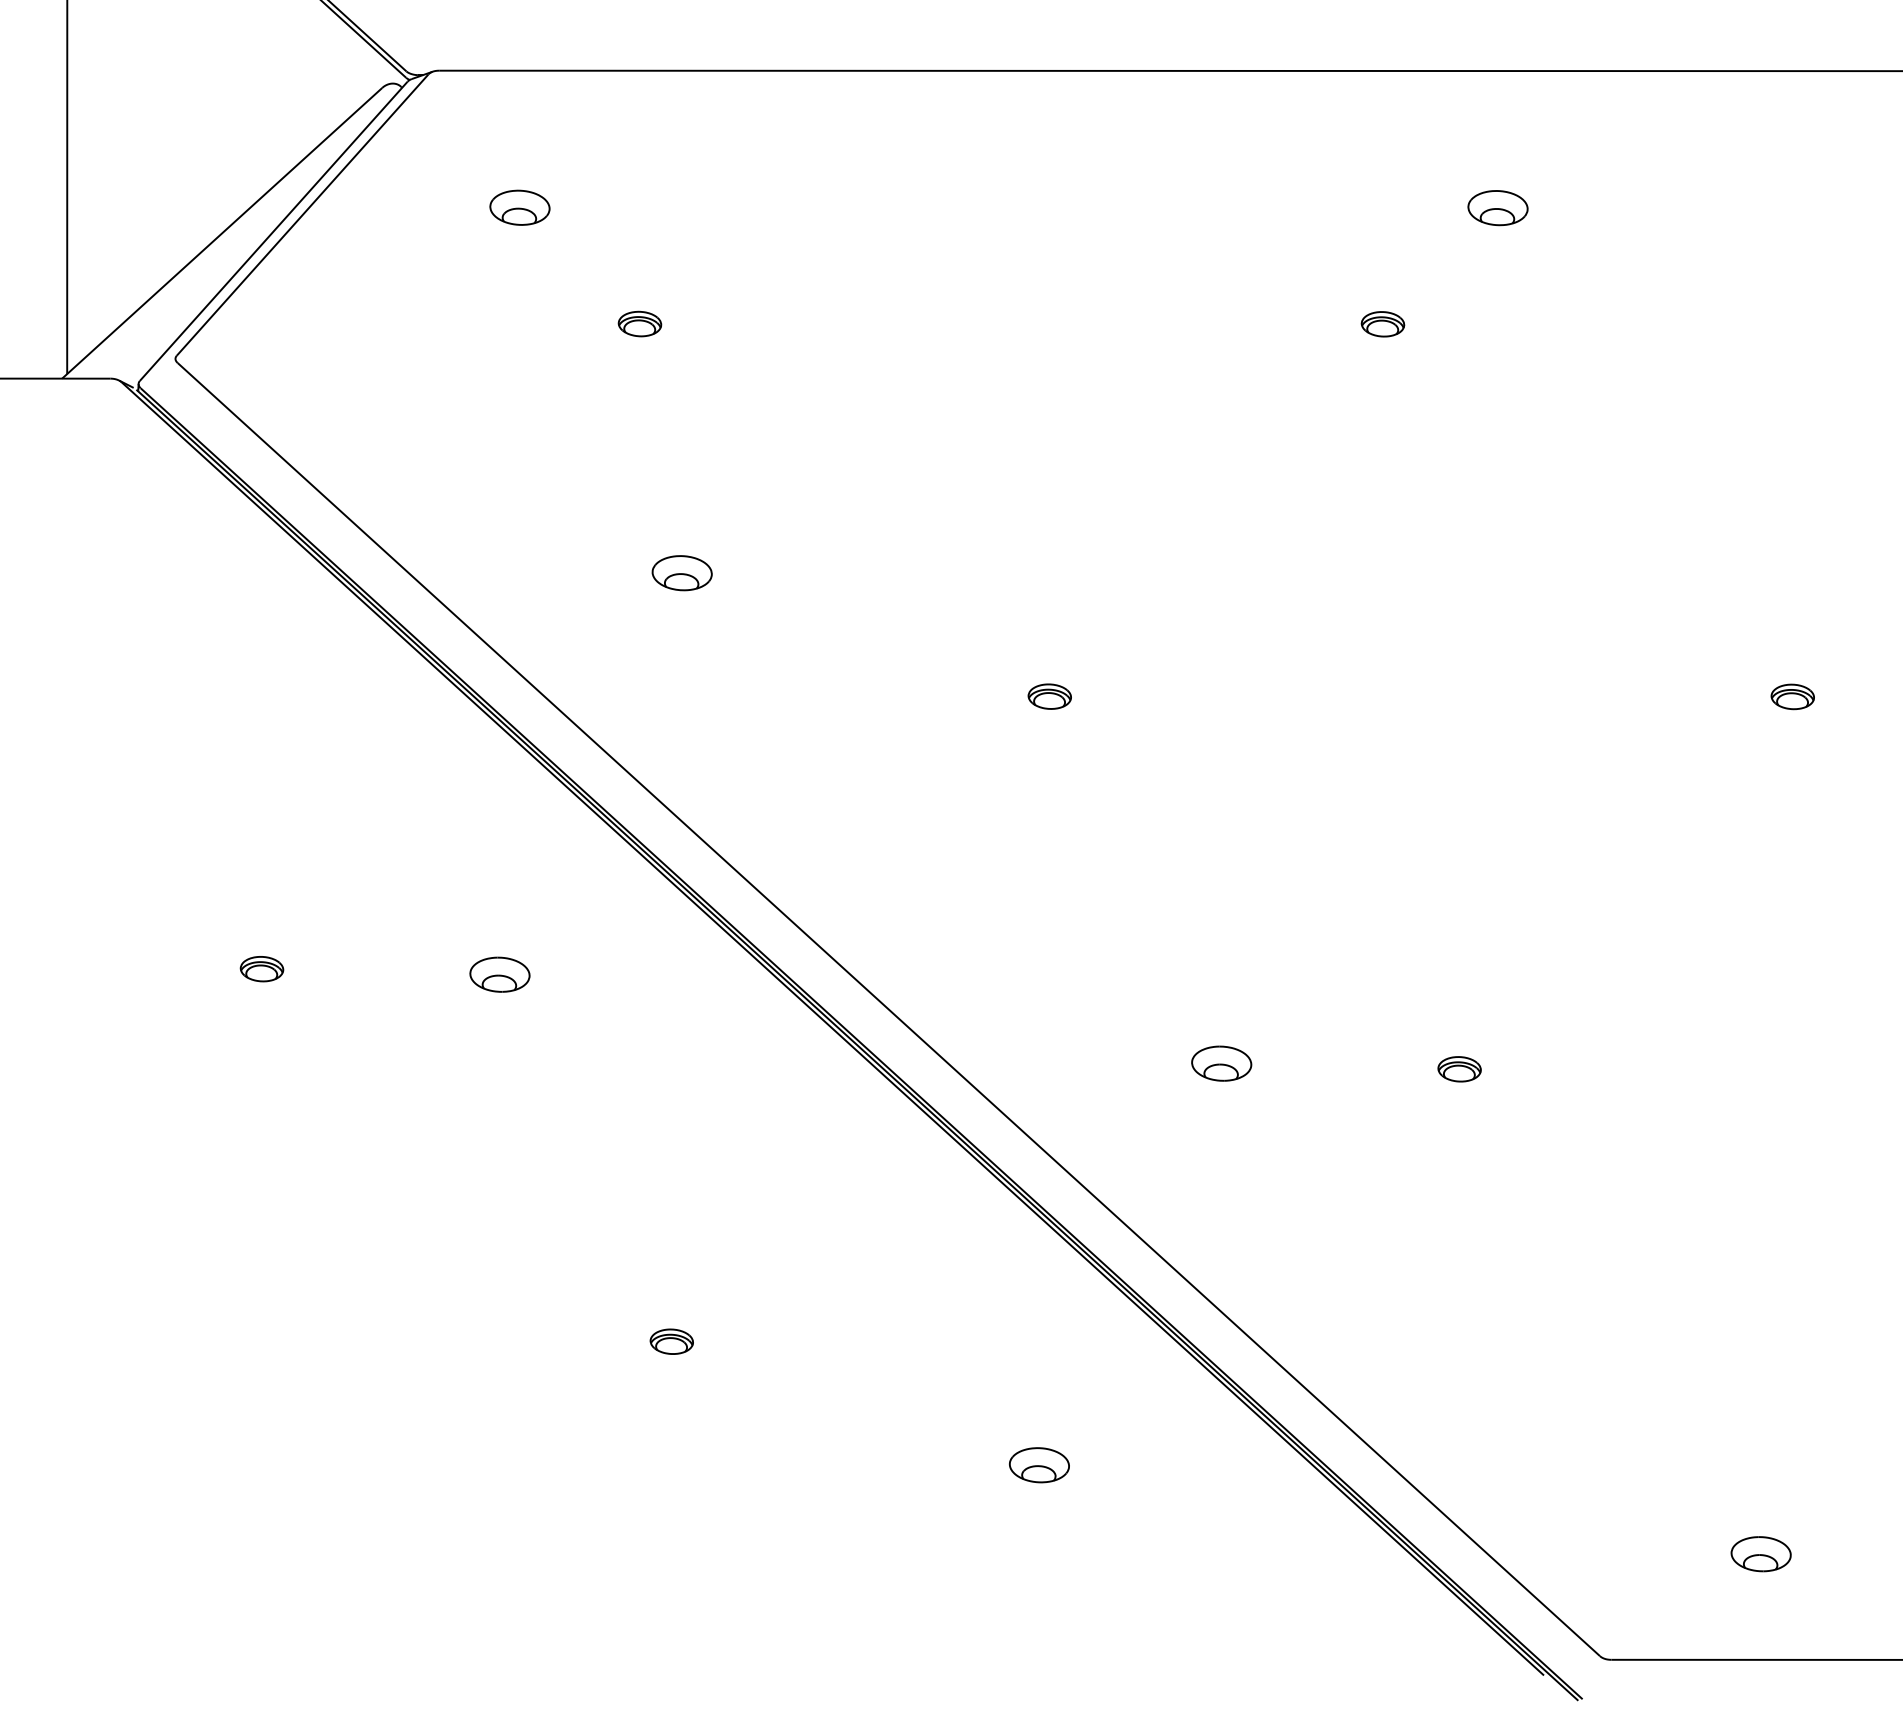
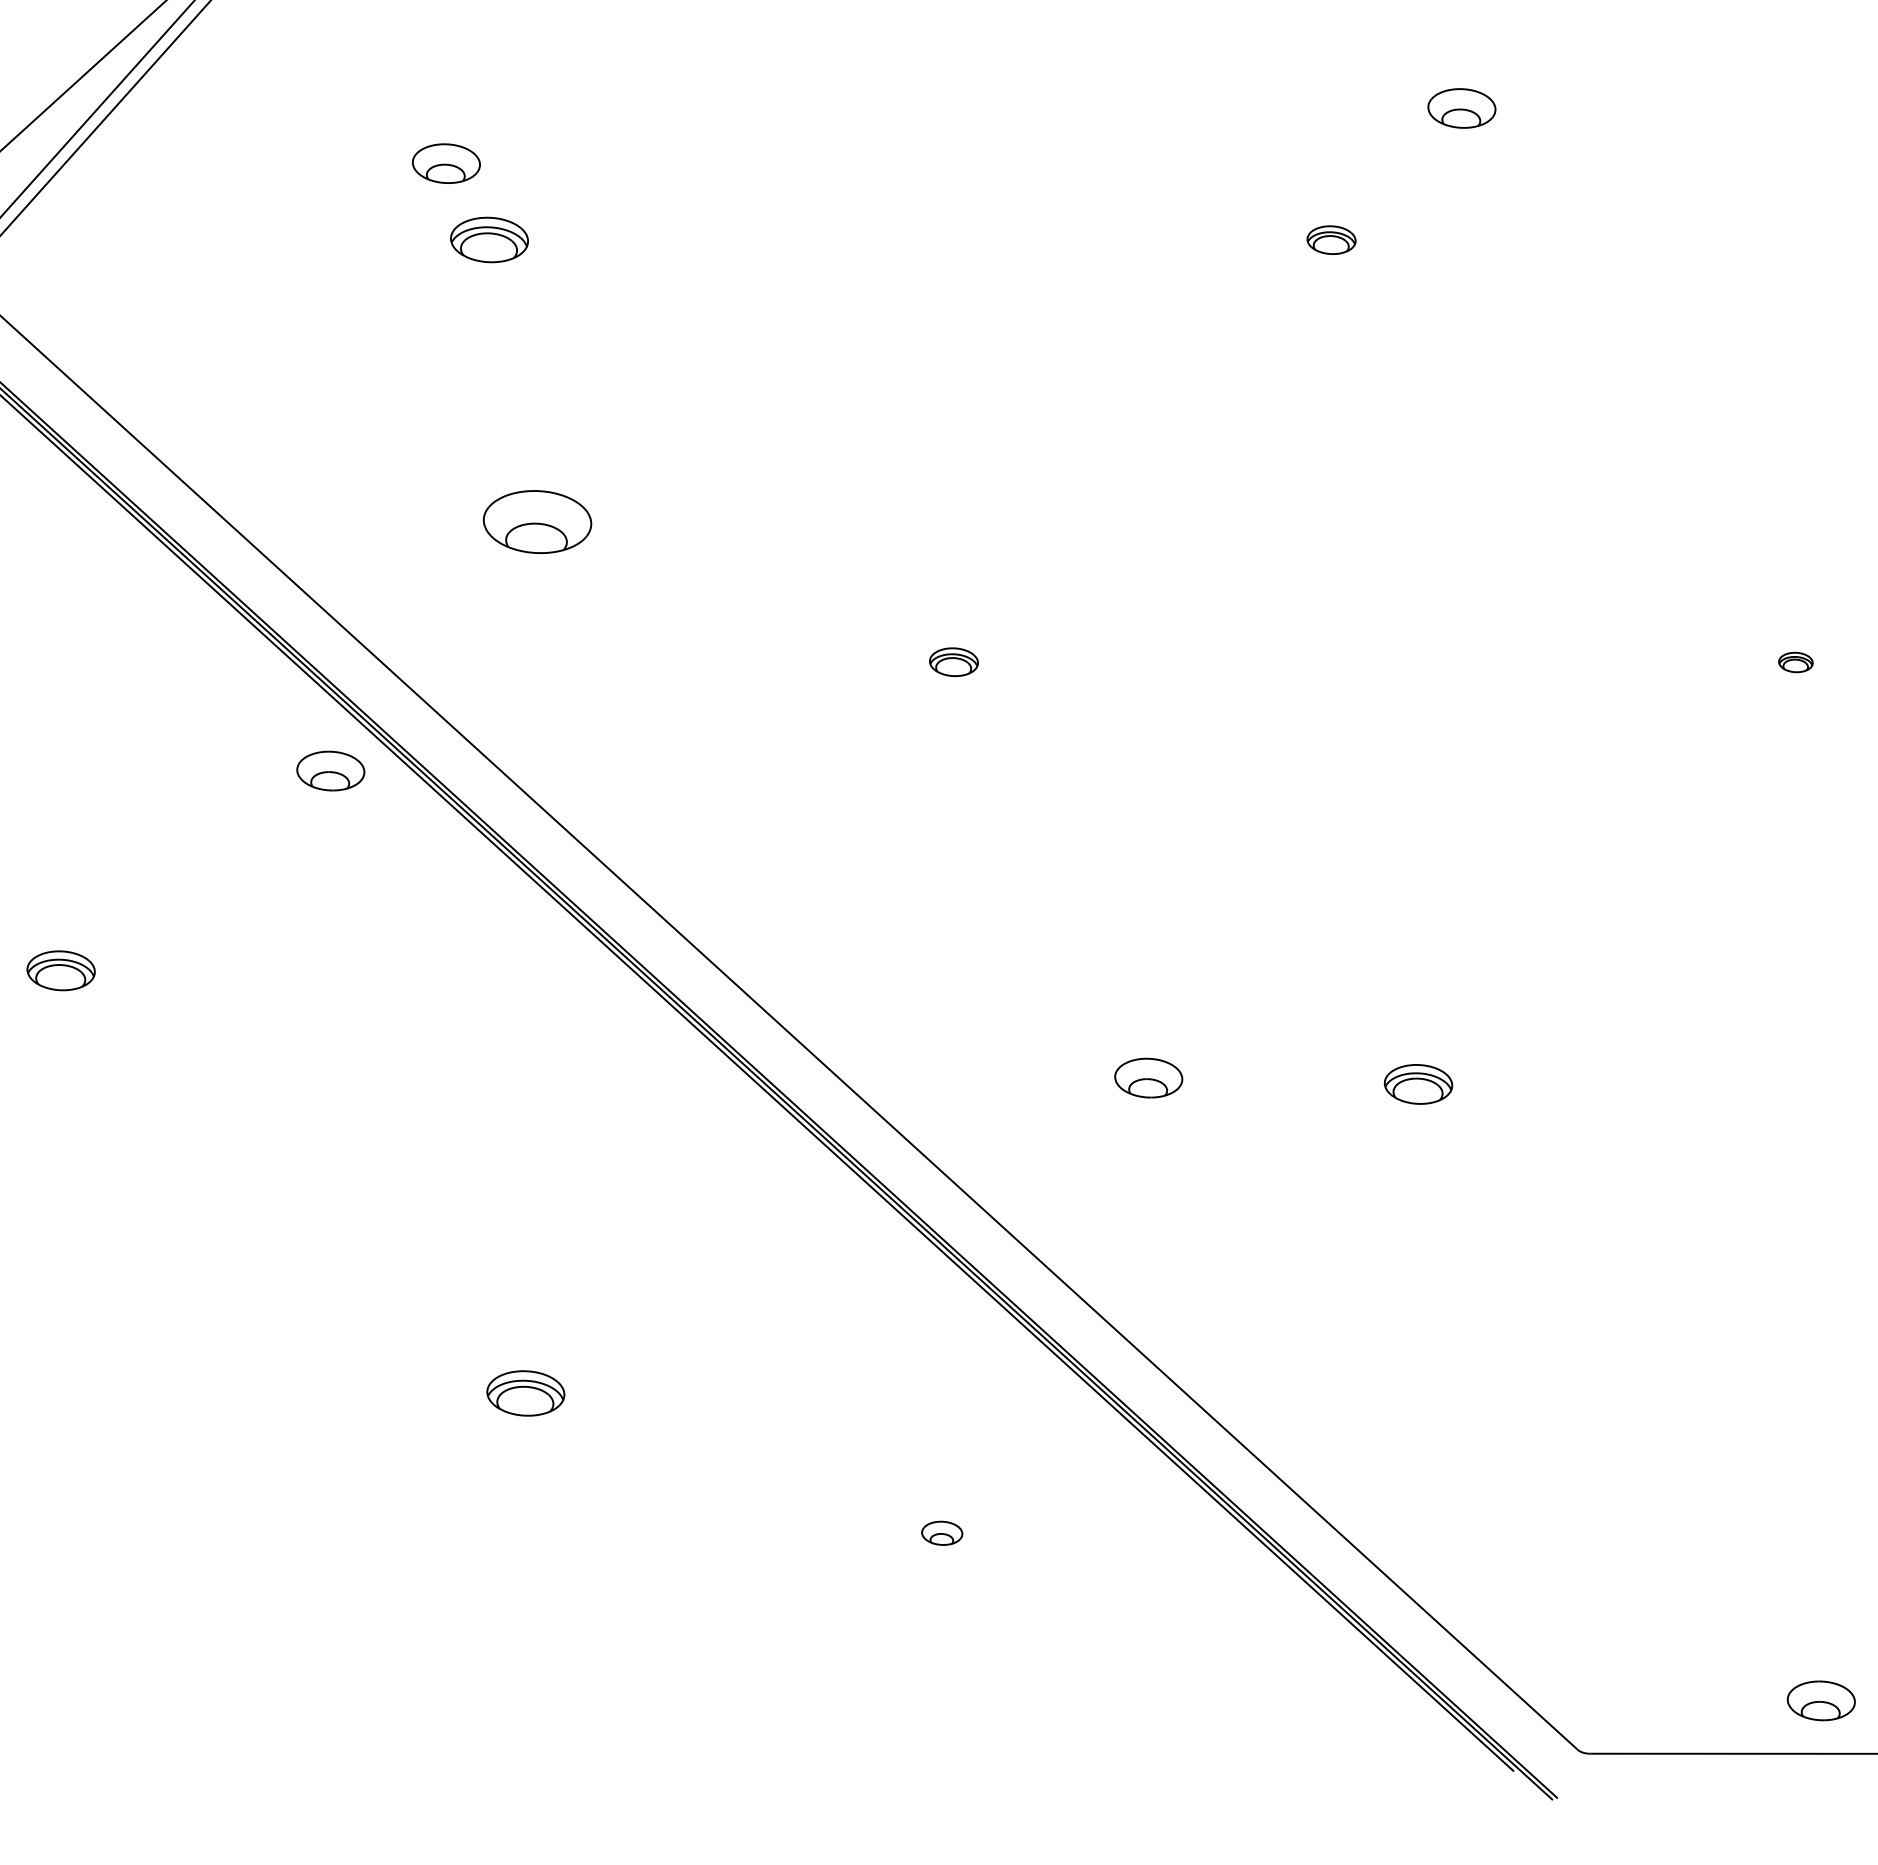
part: (519, 207) -> (445, 163), moved
part: (639, 323) -> (488, 239), size x1.6
part: (681, 573) -> (536, 522), size x1.6
part: (1792, 696) -> (1795, 662), size x0.7
part: (261, 969) -> (60, 971), size x1.4
part: (499, 974) -> (330, 770), moved
part: (1459, 1069) -> (1418, 1084), size x1.4
part: (671, 1341) -> (525, 1392), size x1.6
part: (1039, 1465) -> (942, 1533), size x0.6
part: (1760, 1554) -> (1820, 1701), moved

